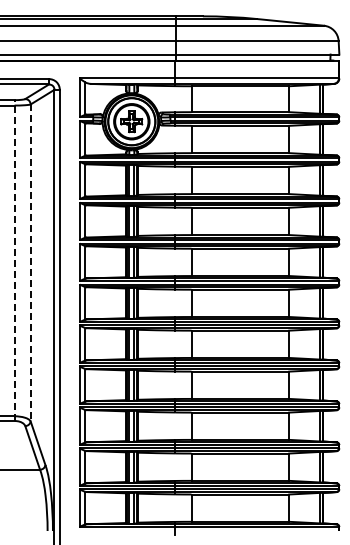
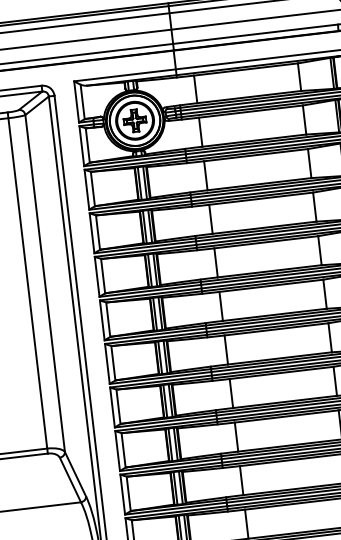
line: (14, 260) -> (27, 282), dashed -> solid
line: (30, 263) -> (45, 284), dashed -> solid

